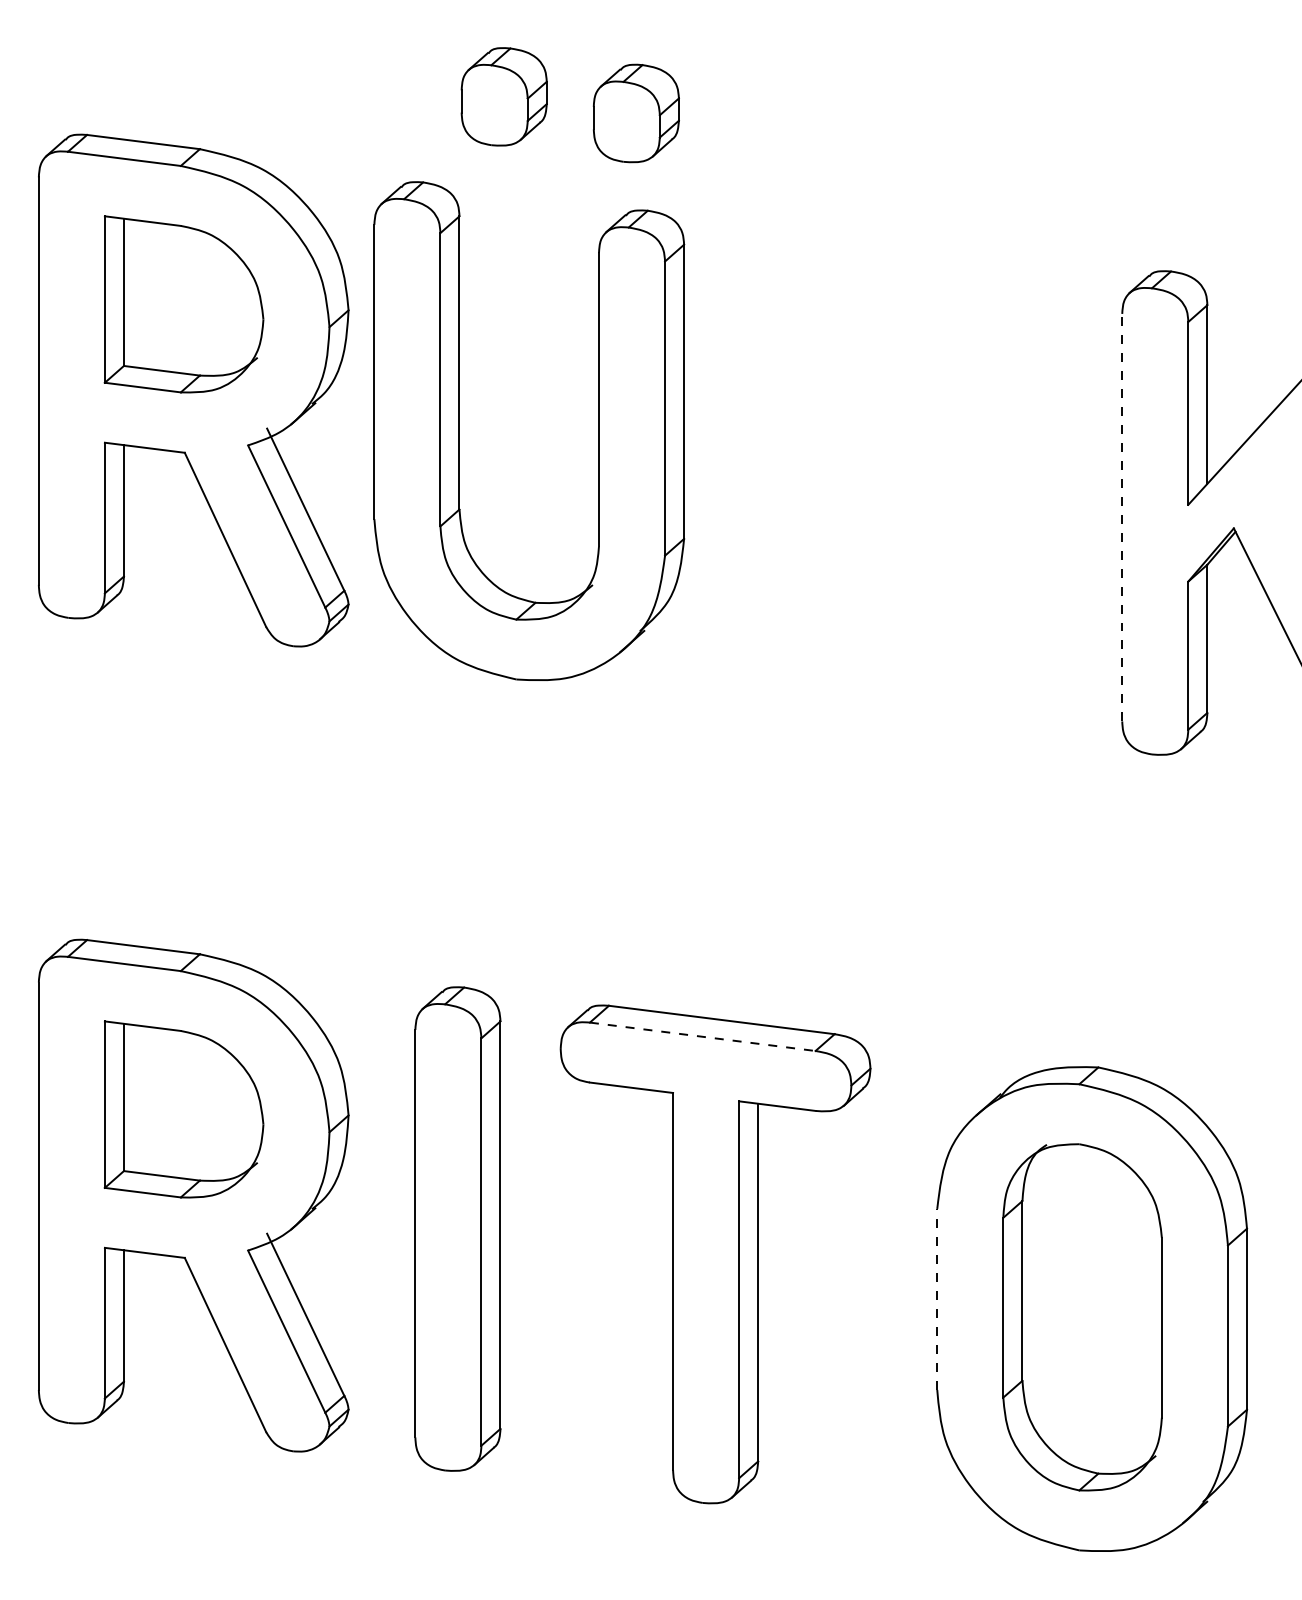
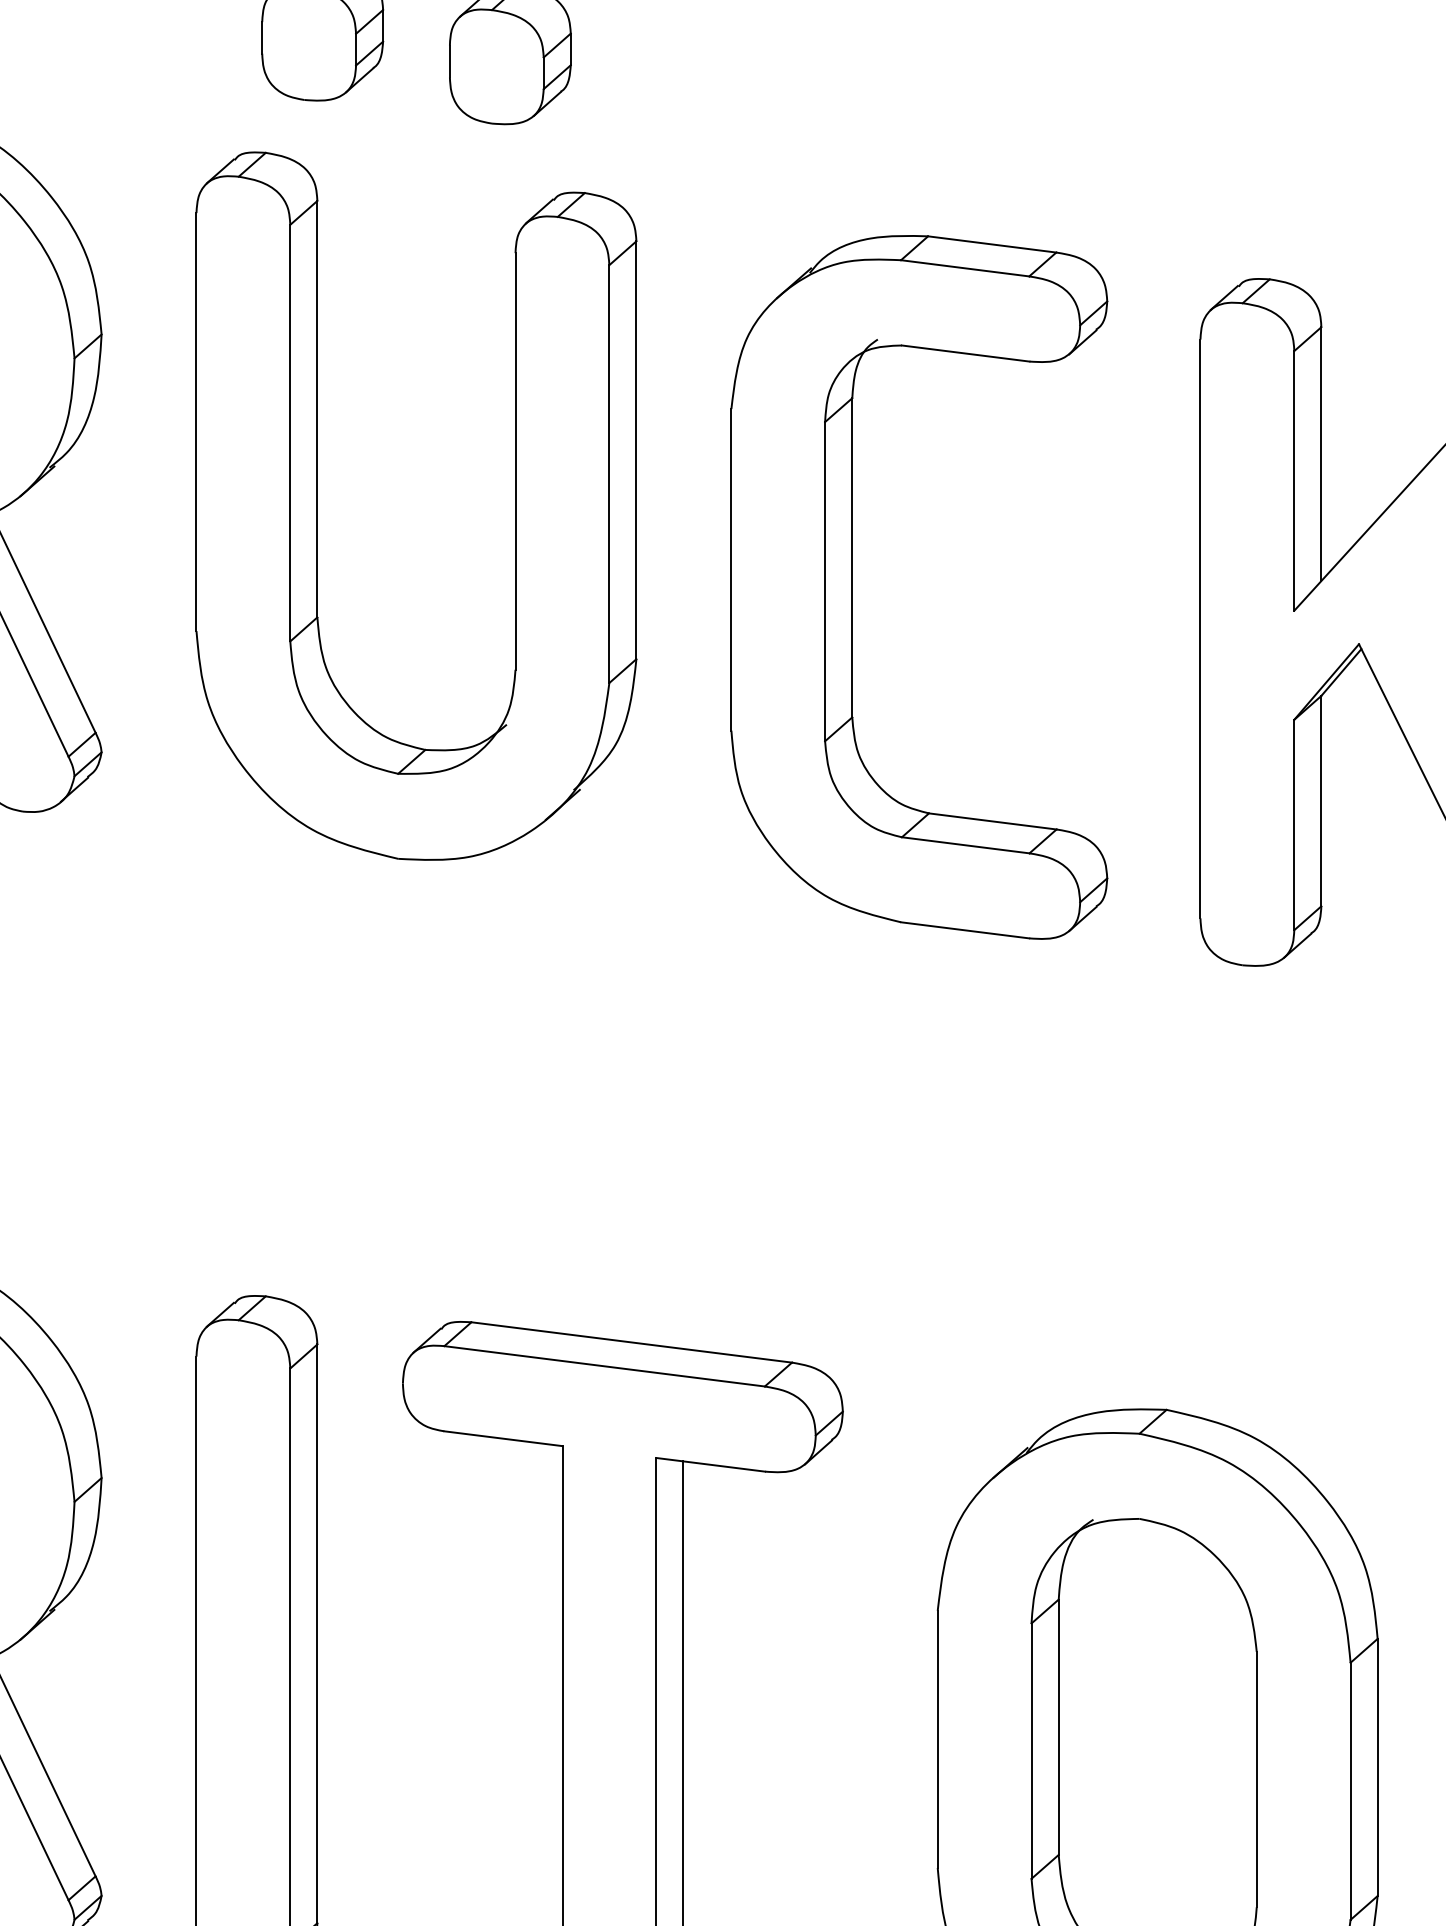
part: (598, 430) -> (514, 505), moved
part: (877, 488) -> (852, 587), added
line: (1122, 517) -> (1200, 628), dashed -> solid
line: (702, 1036) -> (604, 1365), dashed -> solid
line: (937, 1299) -> (938, 1739), dashed -> solid

